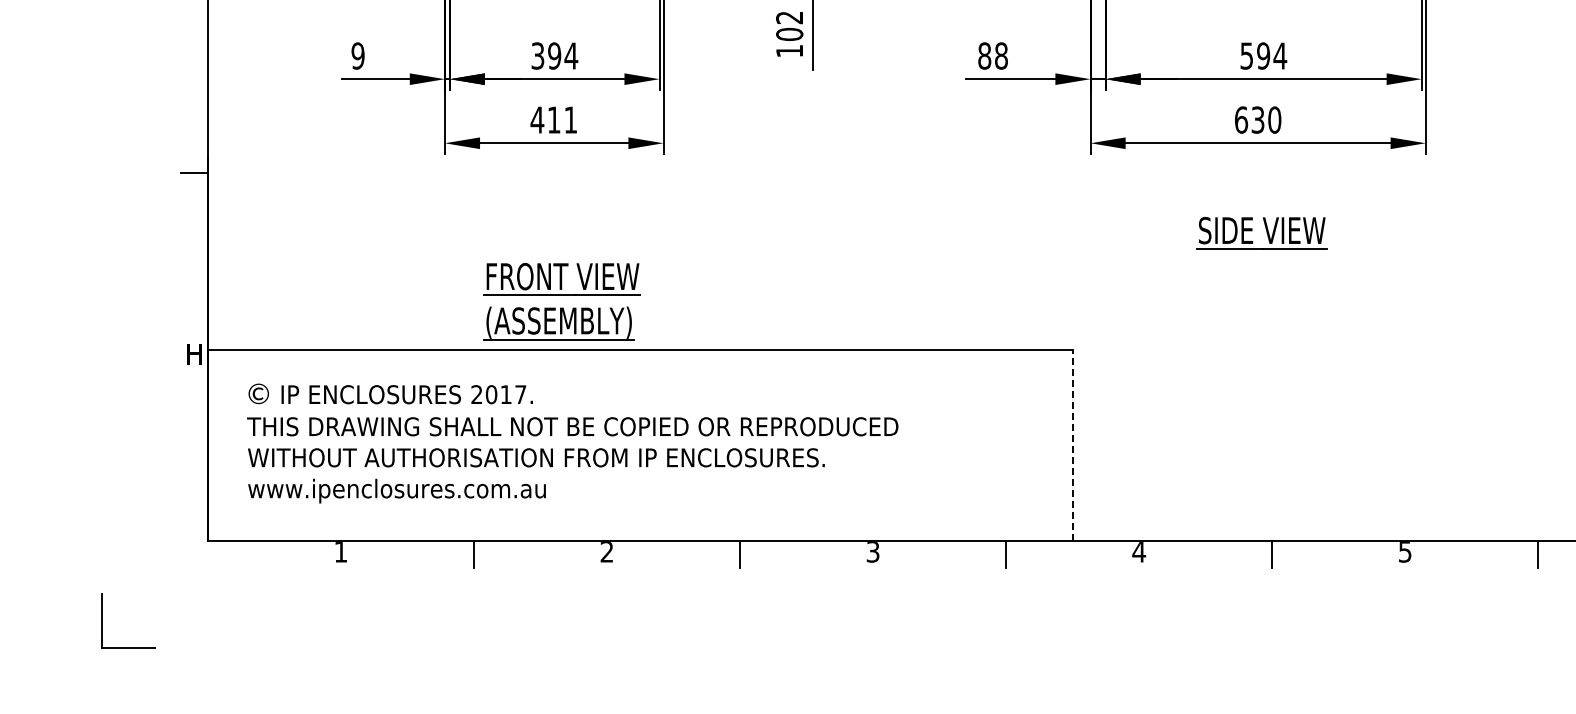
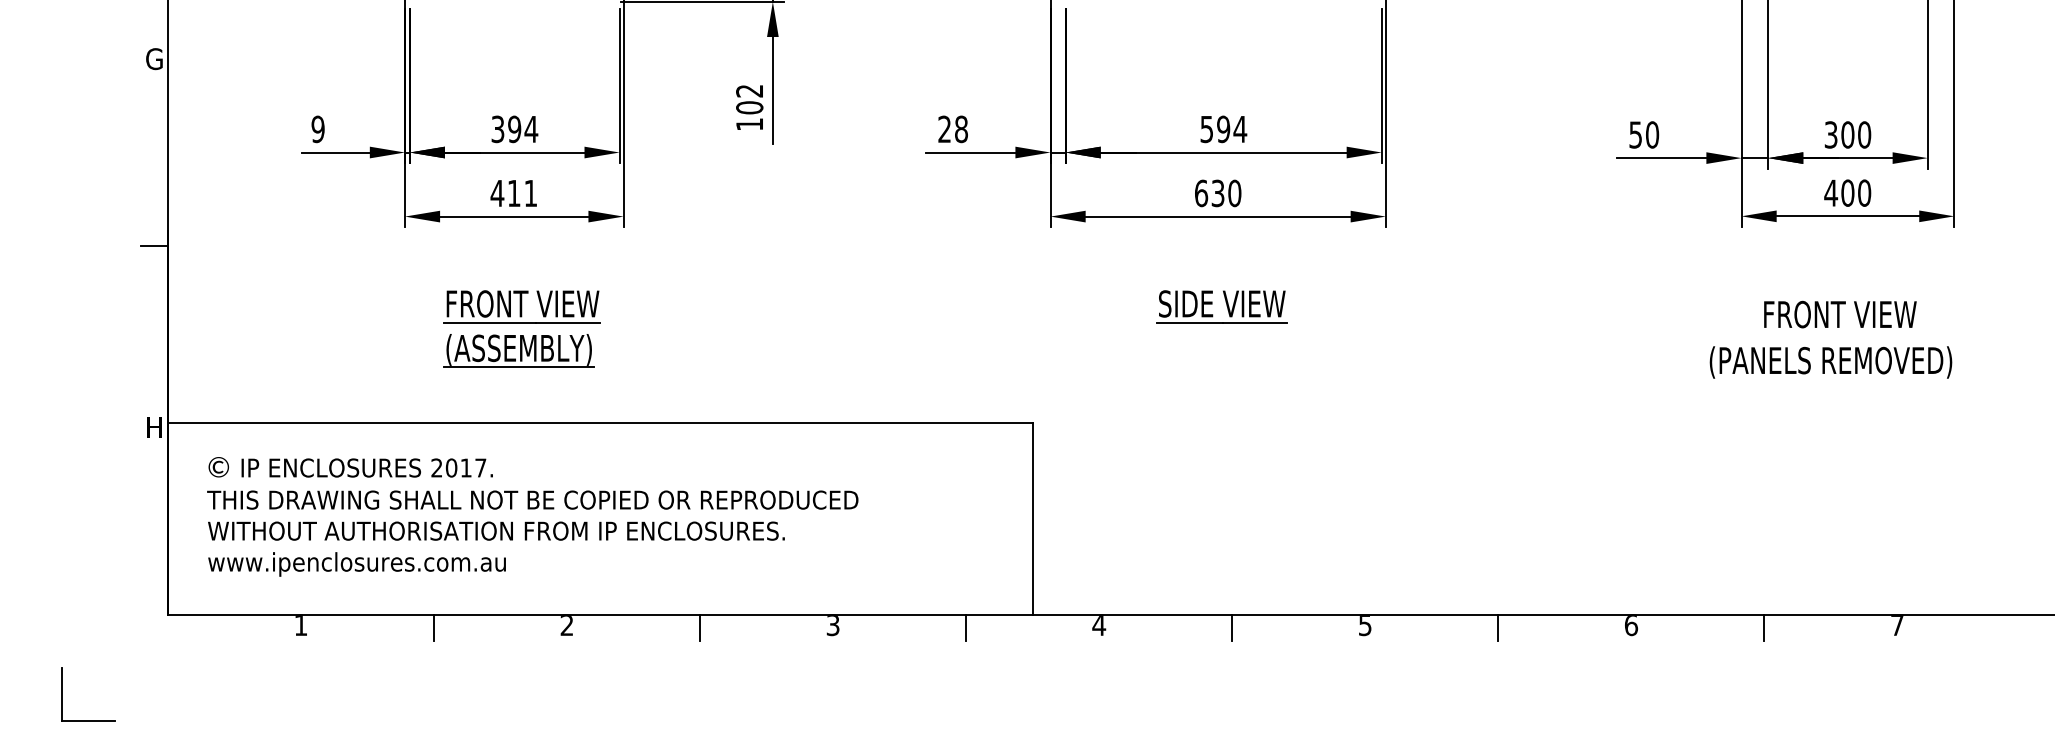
text: (984, 56) -> (944, 129), 88 -> 28
part: (561, 301) -> (521, 328), moved
line: (1073, 445) -> (1033, 518), dashed -> solid

